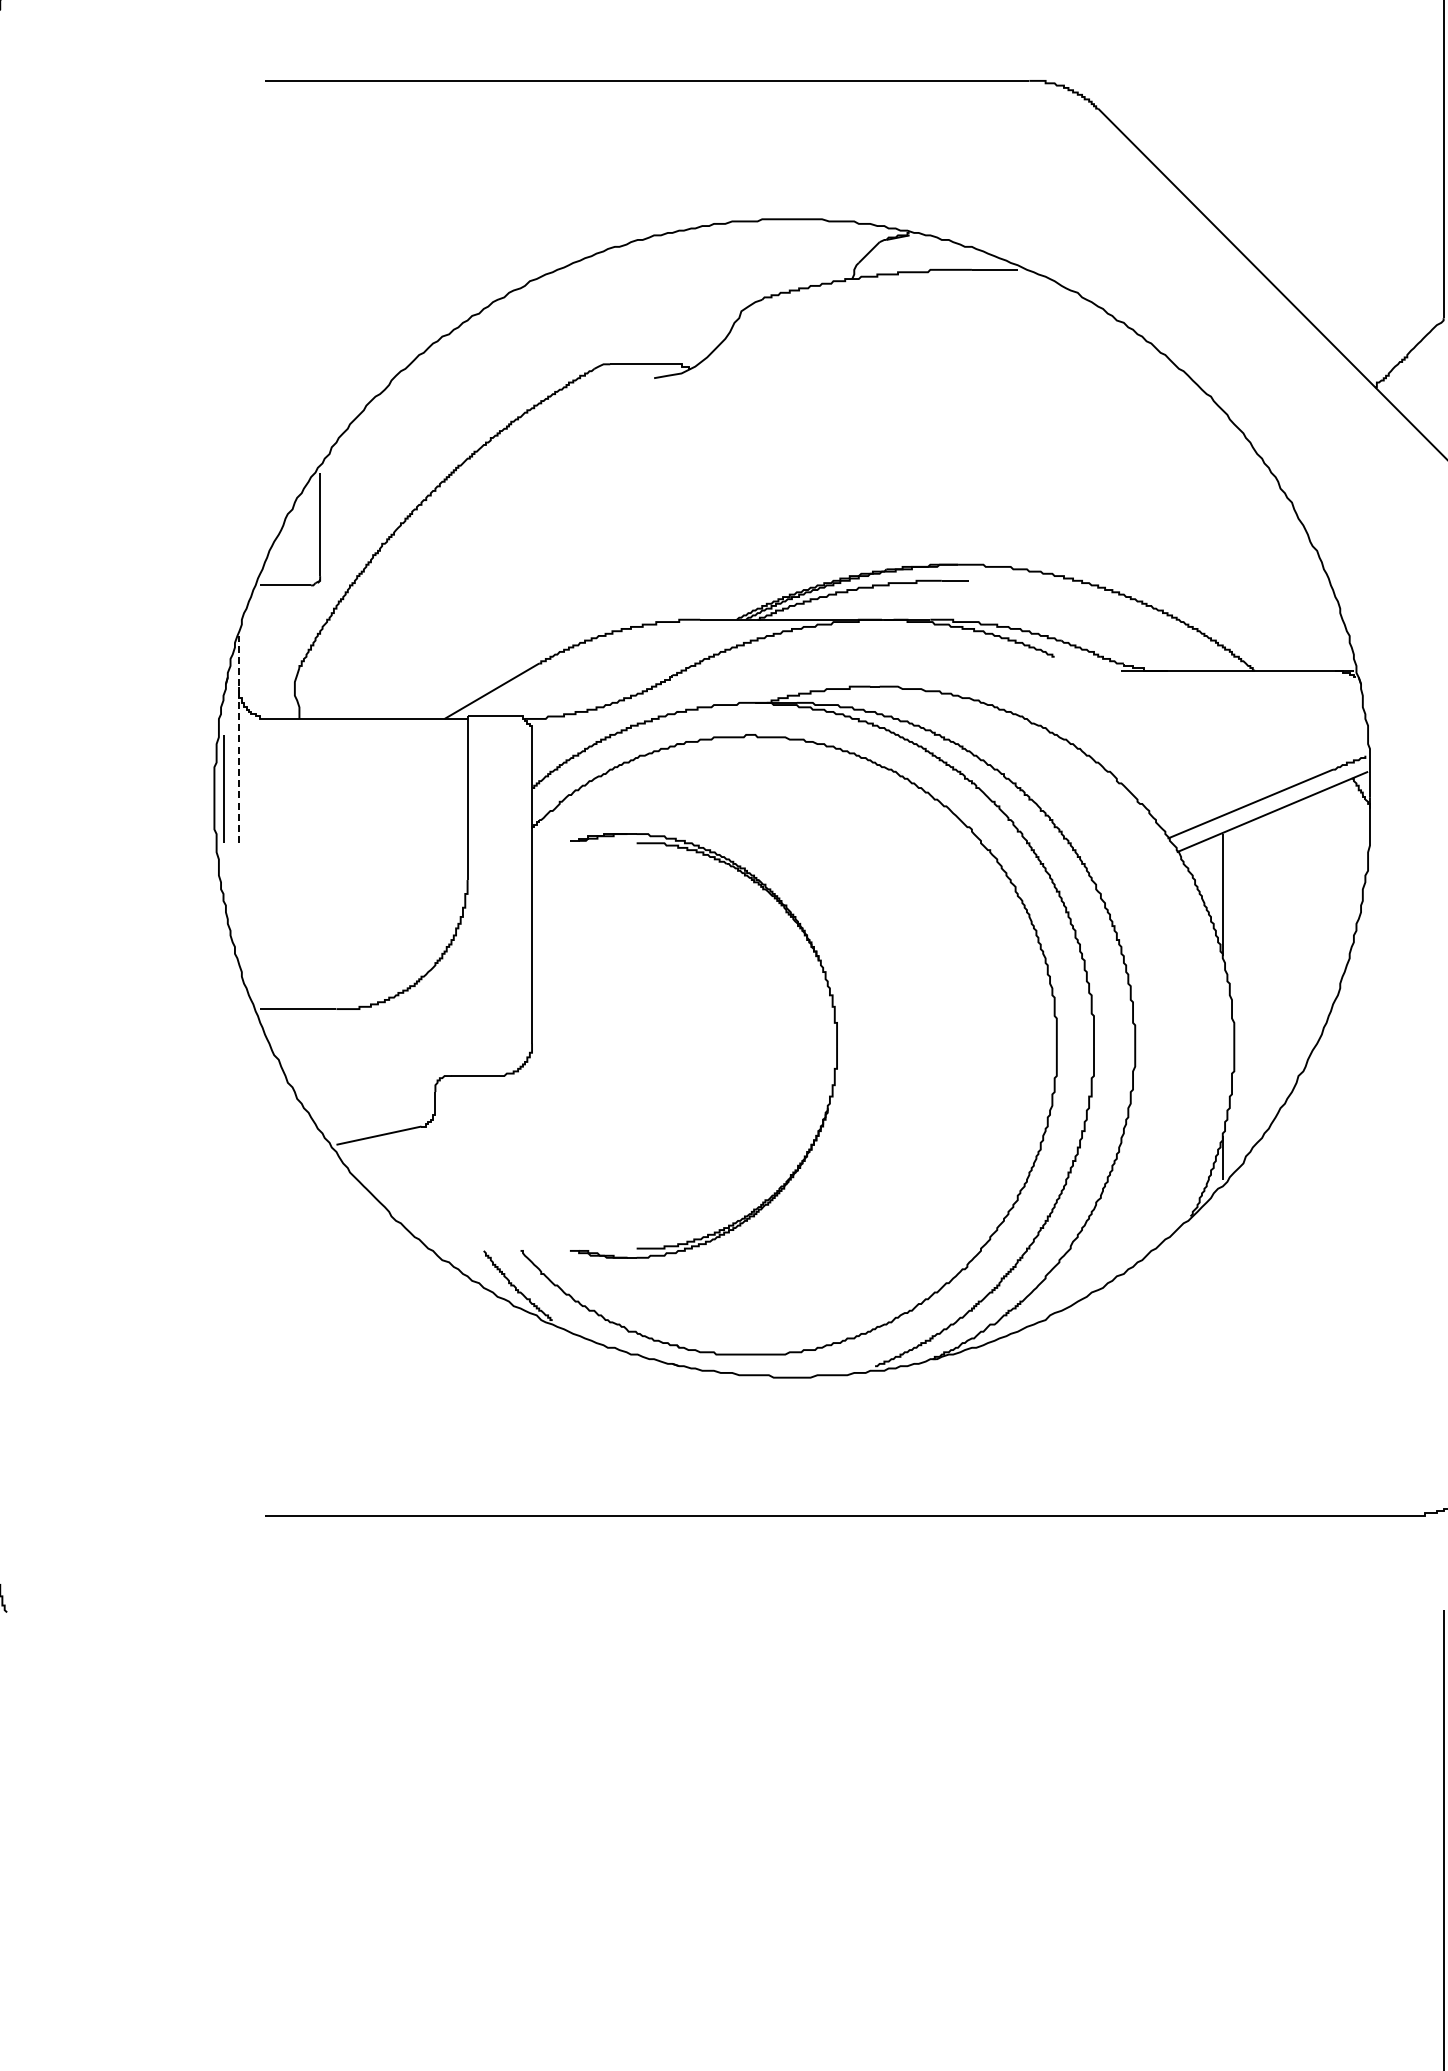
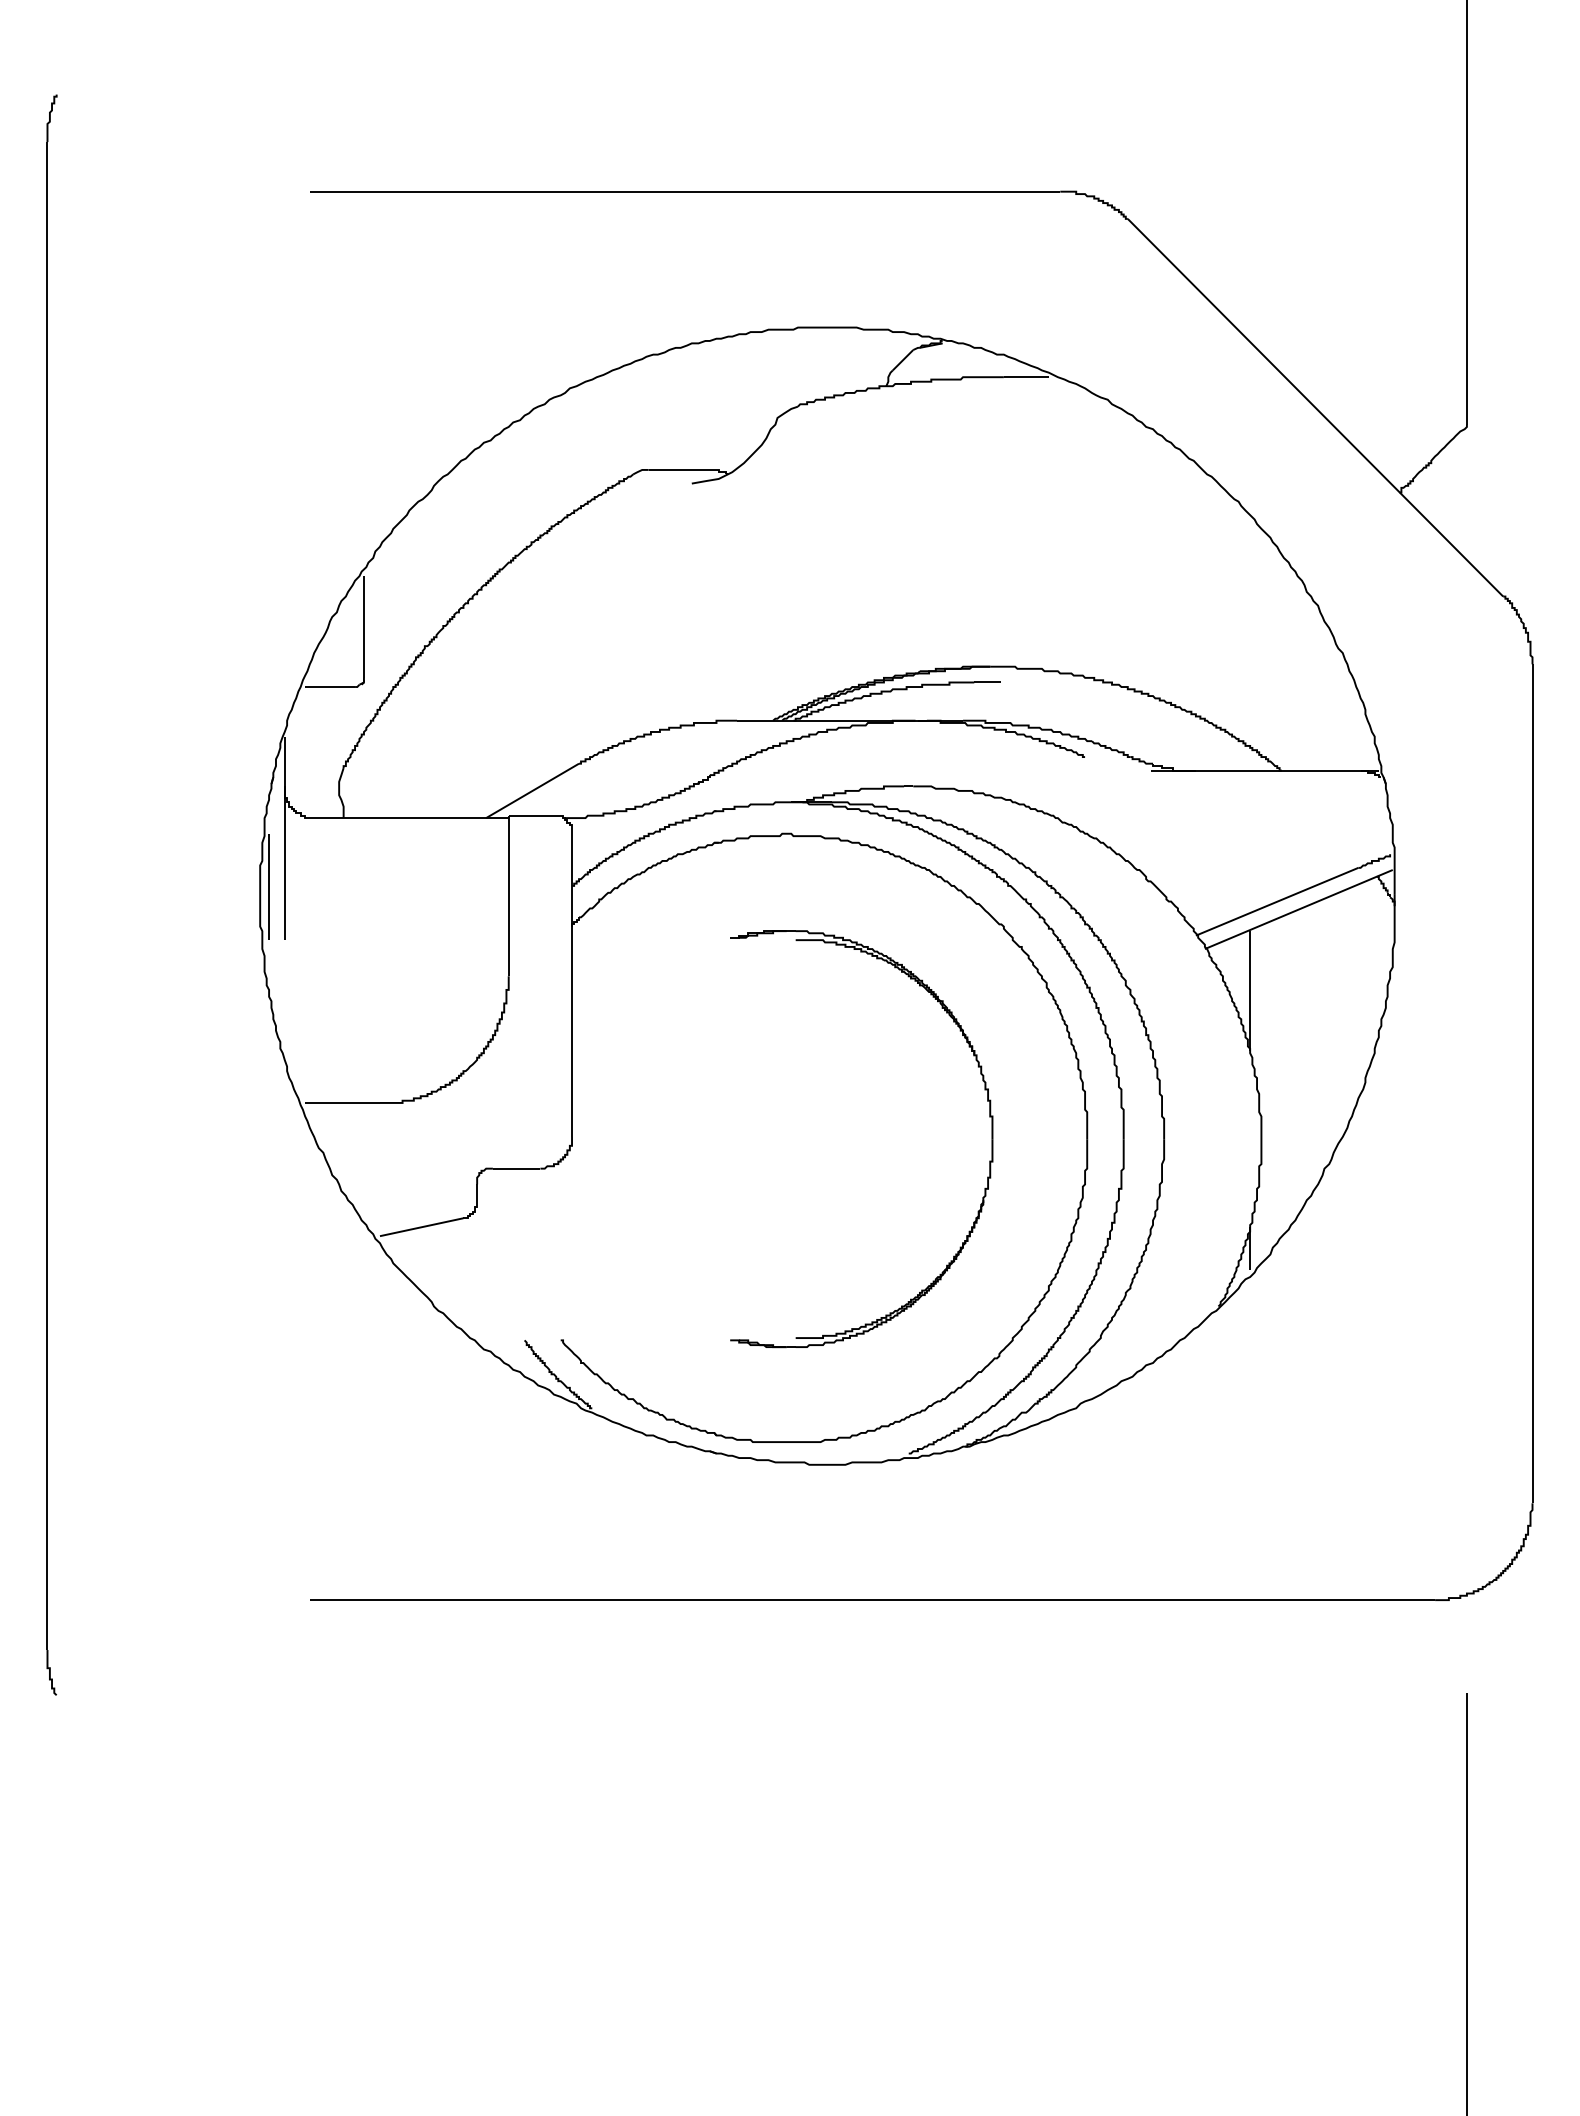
line: (239, 739) -> (284, 838), dashed -> solid
part: (834, 1067) -> (989, 1160), moved

